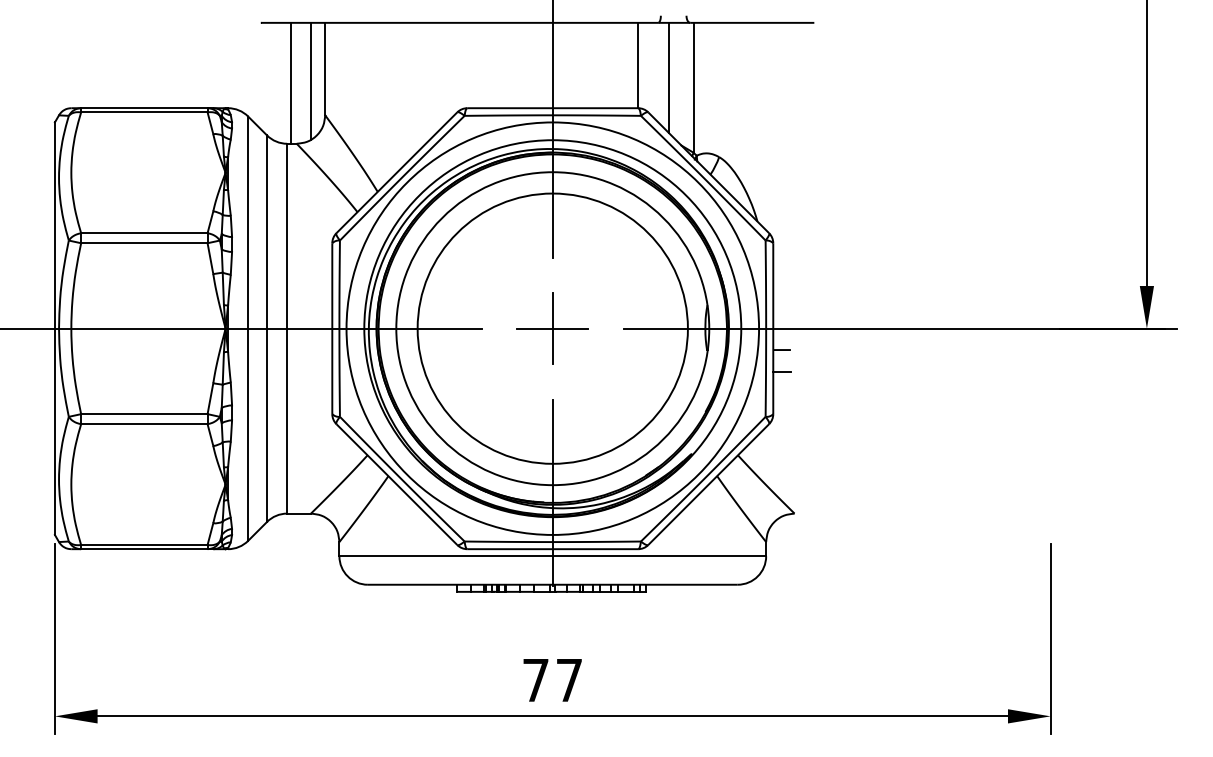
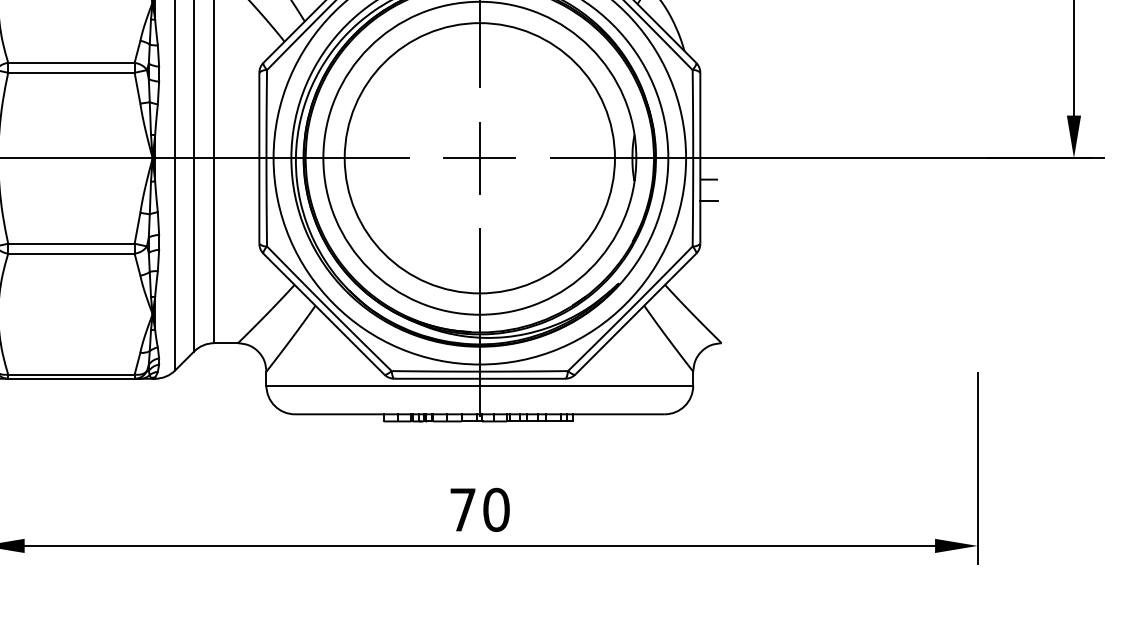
text: (569, 680) -> (496, 510), 77 -> 70

